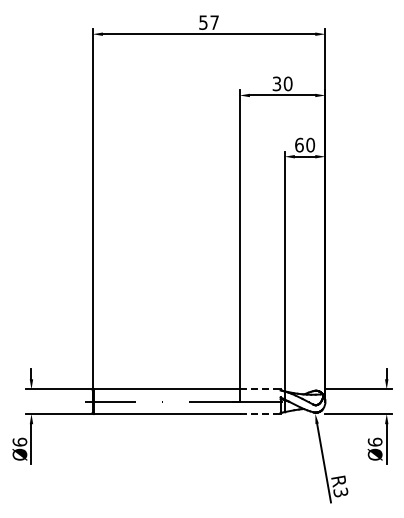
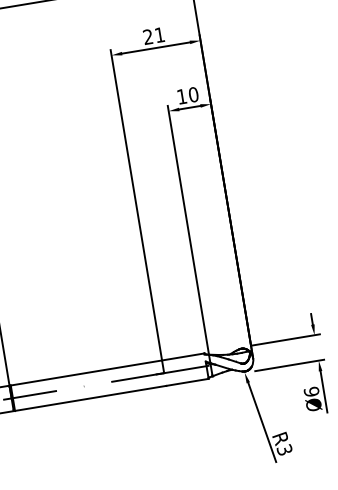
text: (282, 83) -> (153, 35), 30 -> 21
text: (299, 144) -> (182, 95), 60 -> 10
line: (260, 389) -> (183, 356), dashed -> solid
line: (260, 413) -> (187, 381), dashed -> solid

